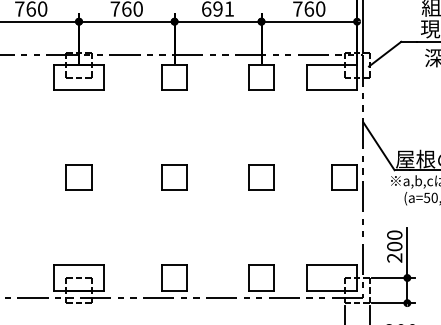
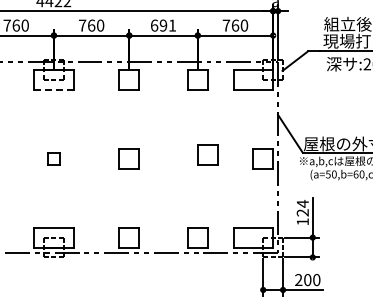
line: (78, 90) -> (53, 89), solid -> dashed
part: (78, 177) -> (53, 158), size x0.6
part: (261, 177) -> (207, 154), moved
text: (394, 246) -> (302, 212), 200 -> 124

